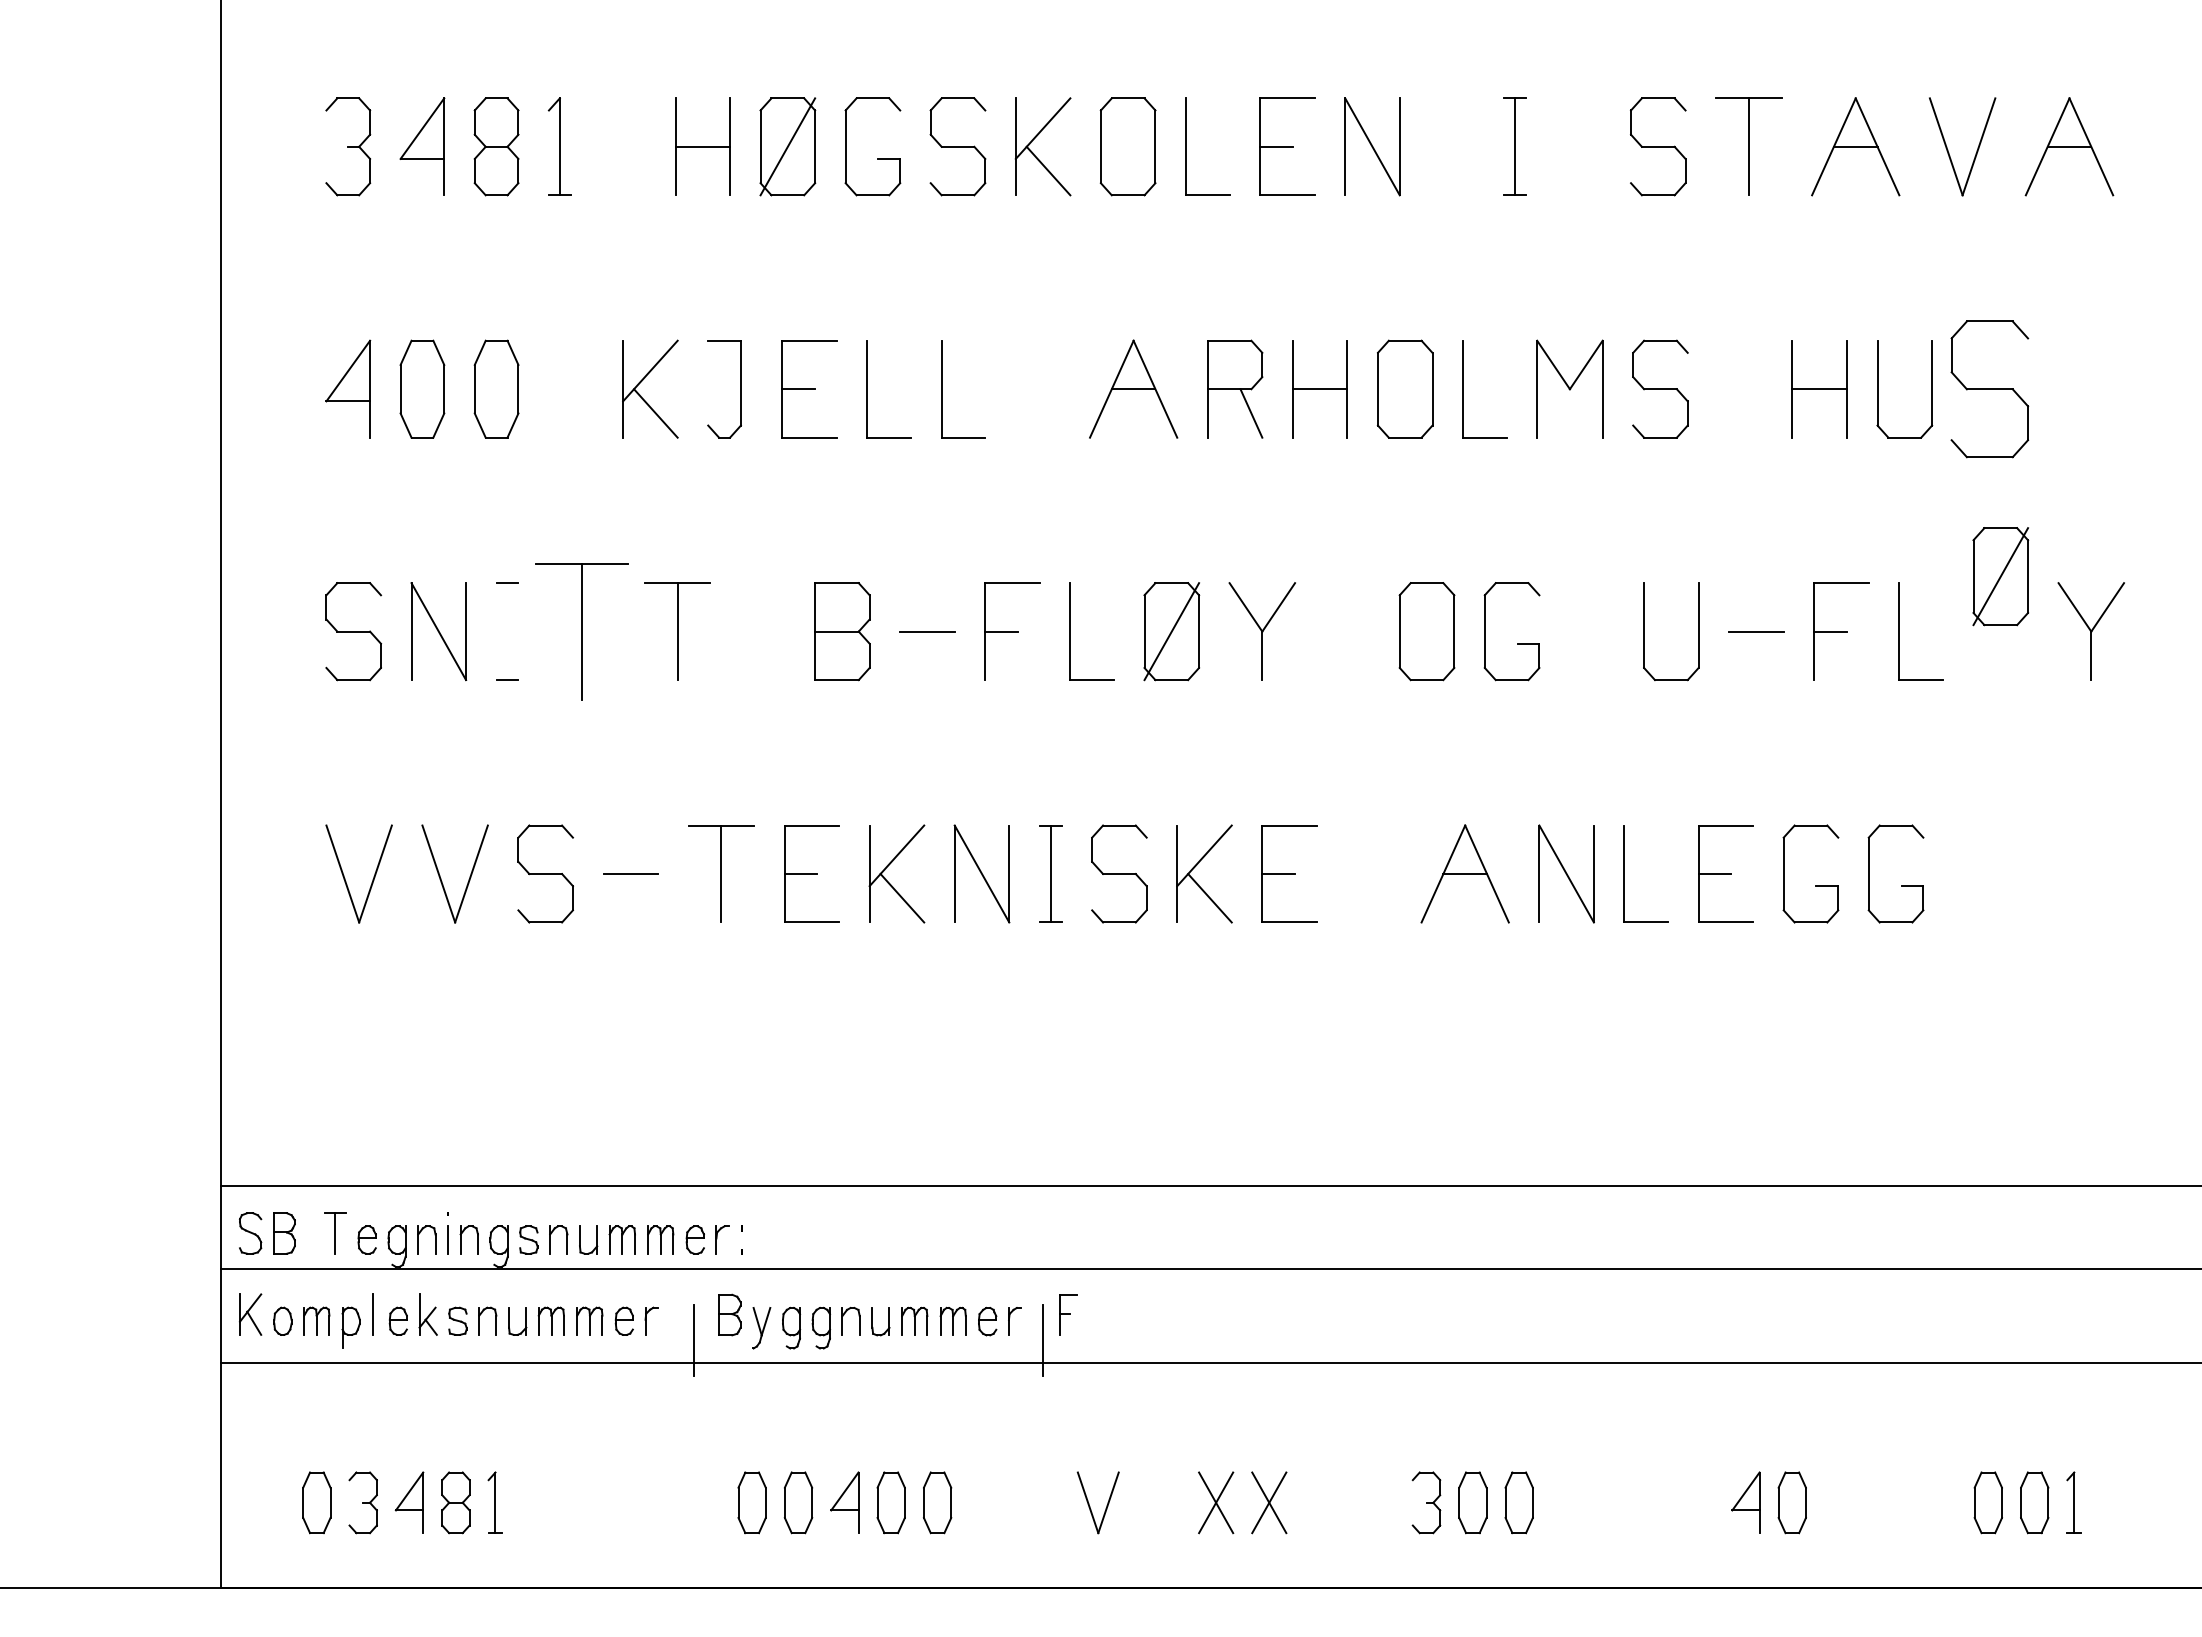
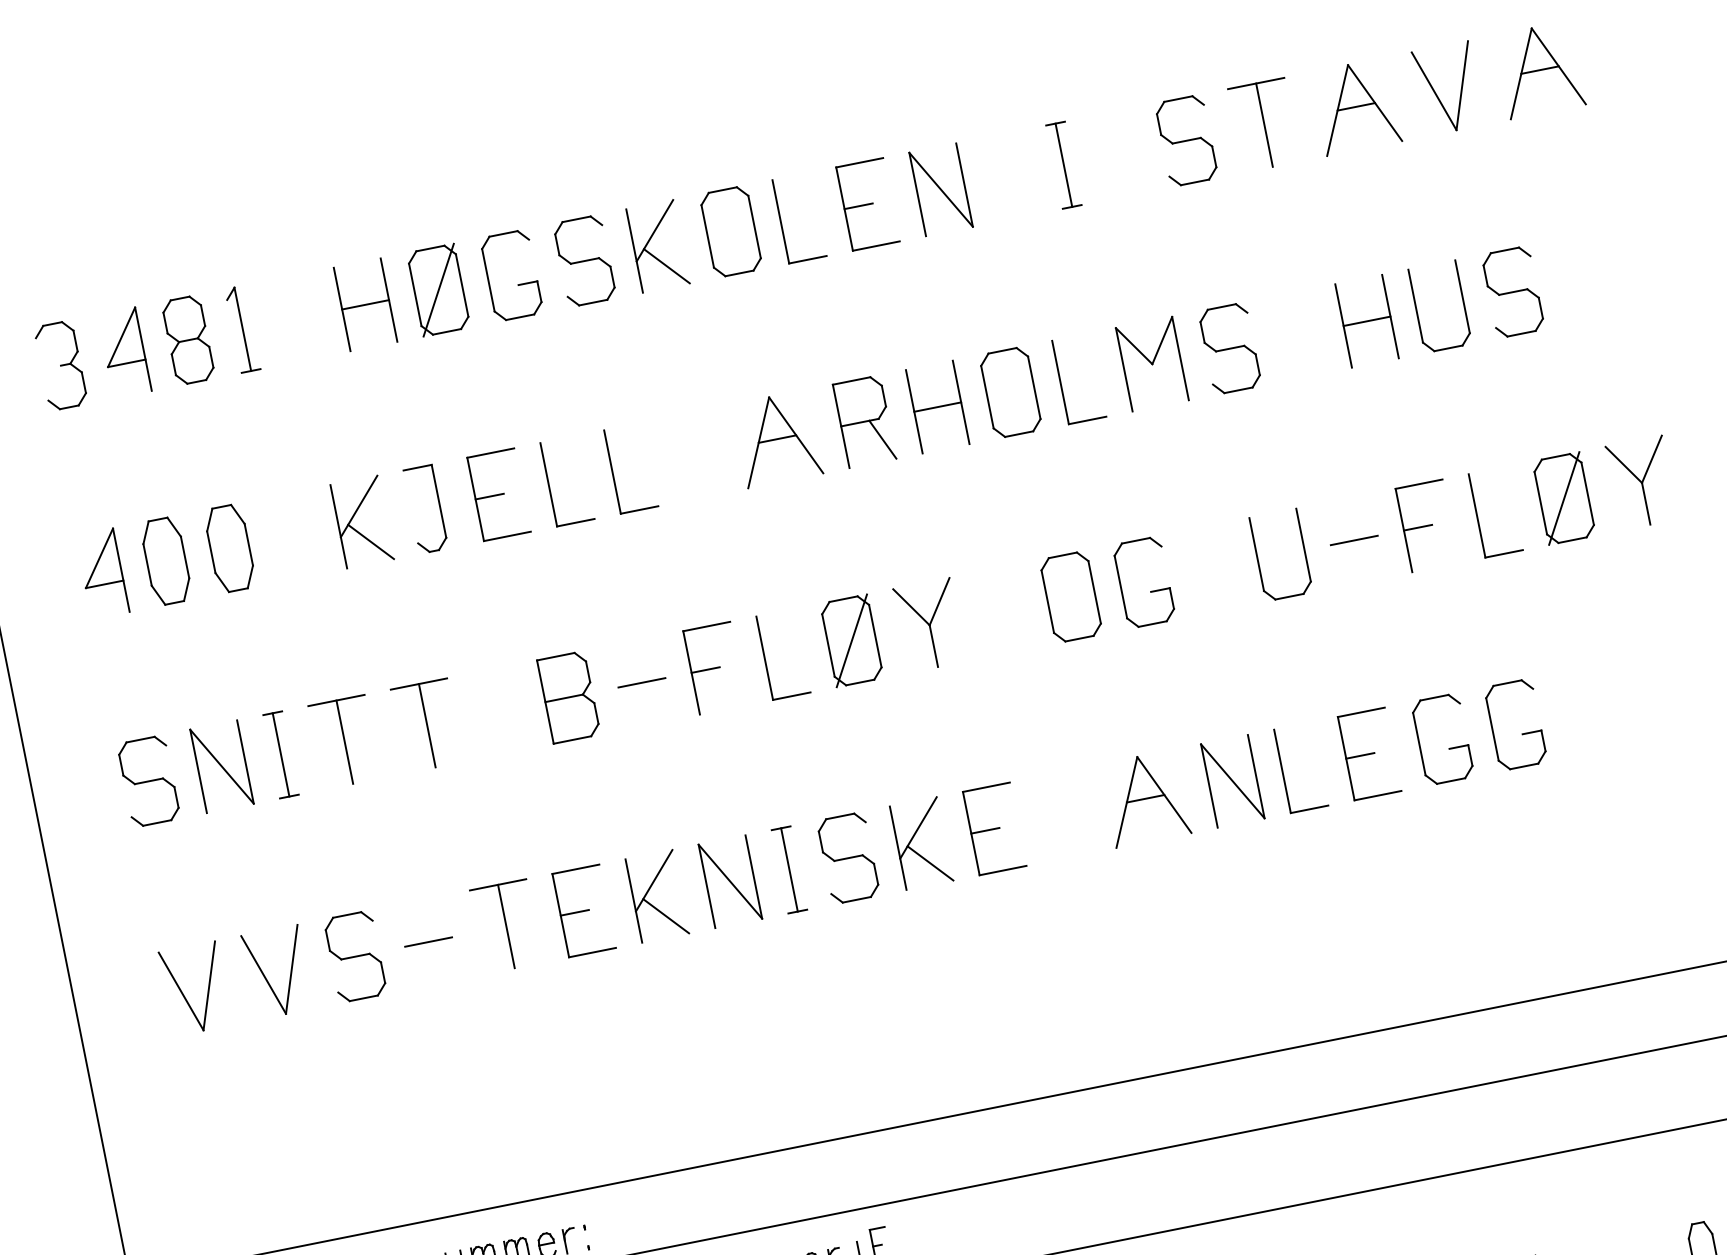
part: (1989, 388) -> (1512, 291), size x0.71
part: (2000, 576) -> (1563, 498), moved
line: (507, 631) -> (281, 754), added
part: (581, 631) -> (344, 742), size x0.71

